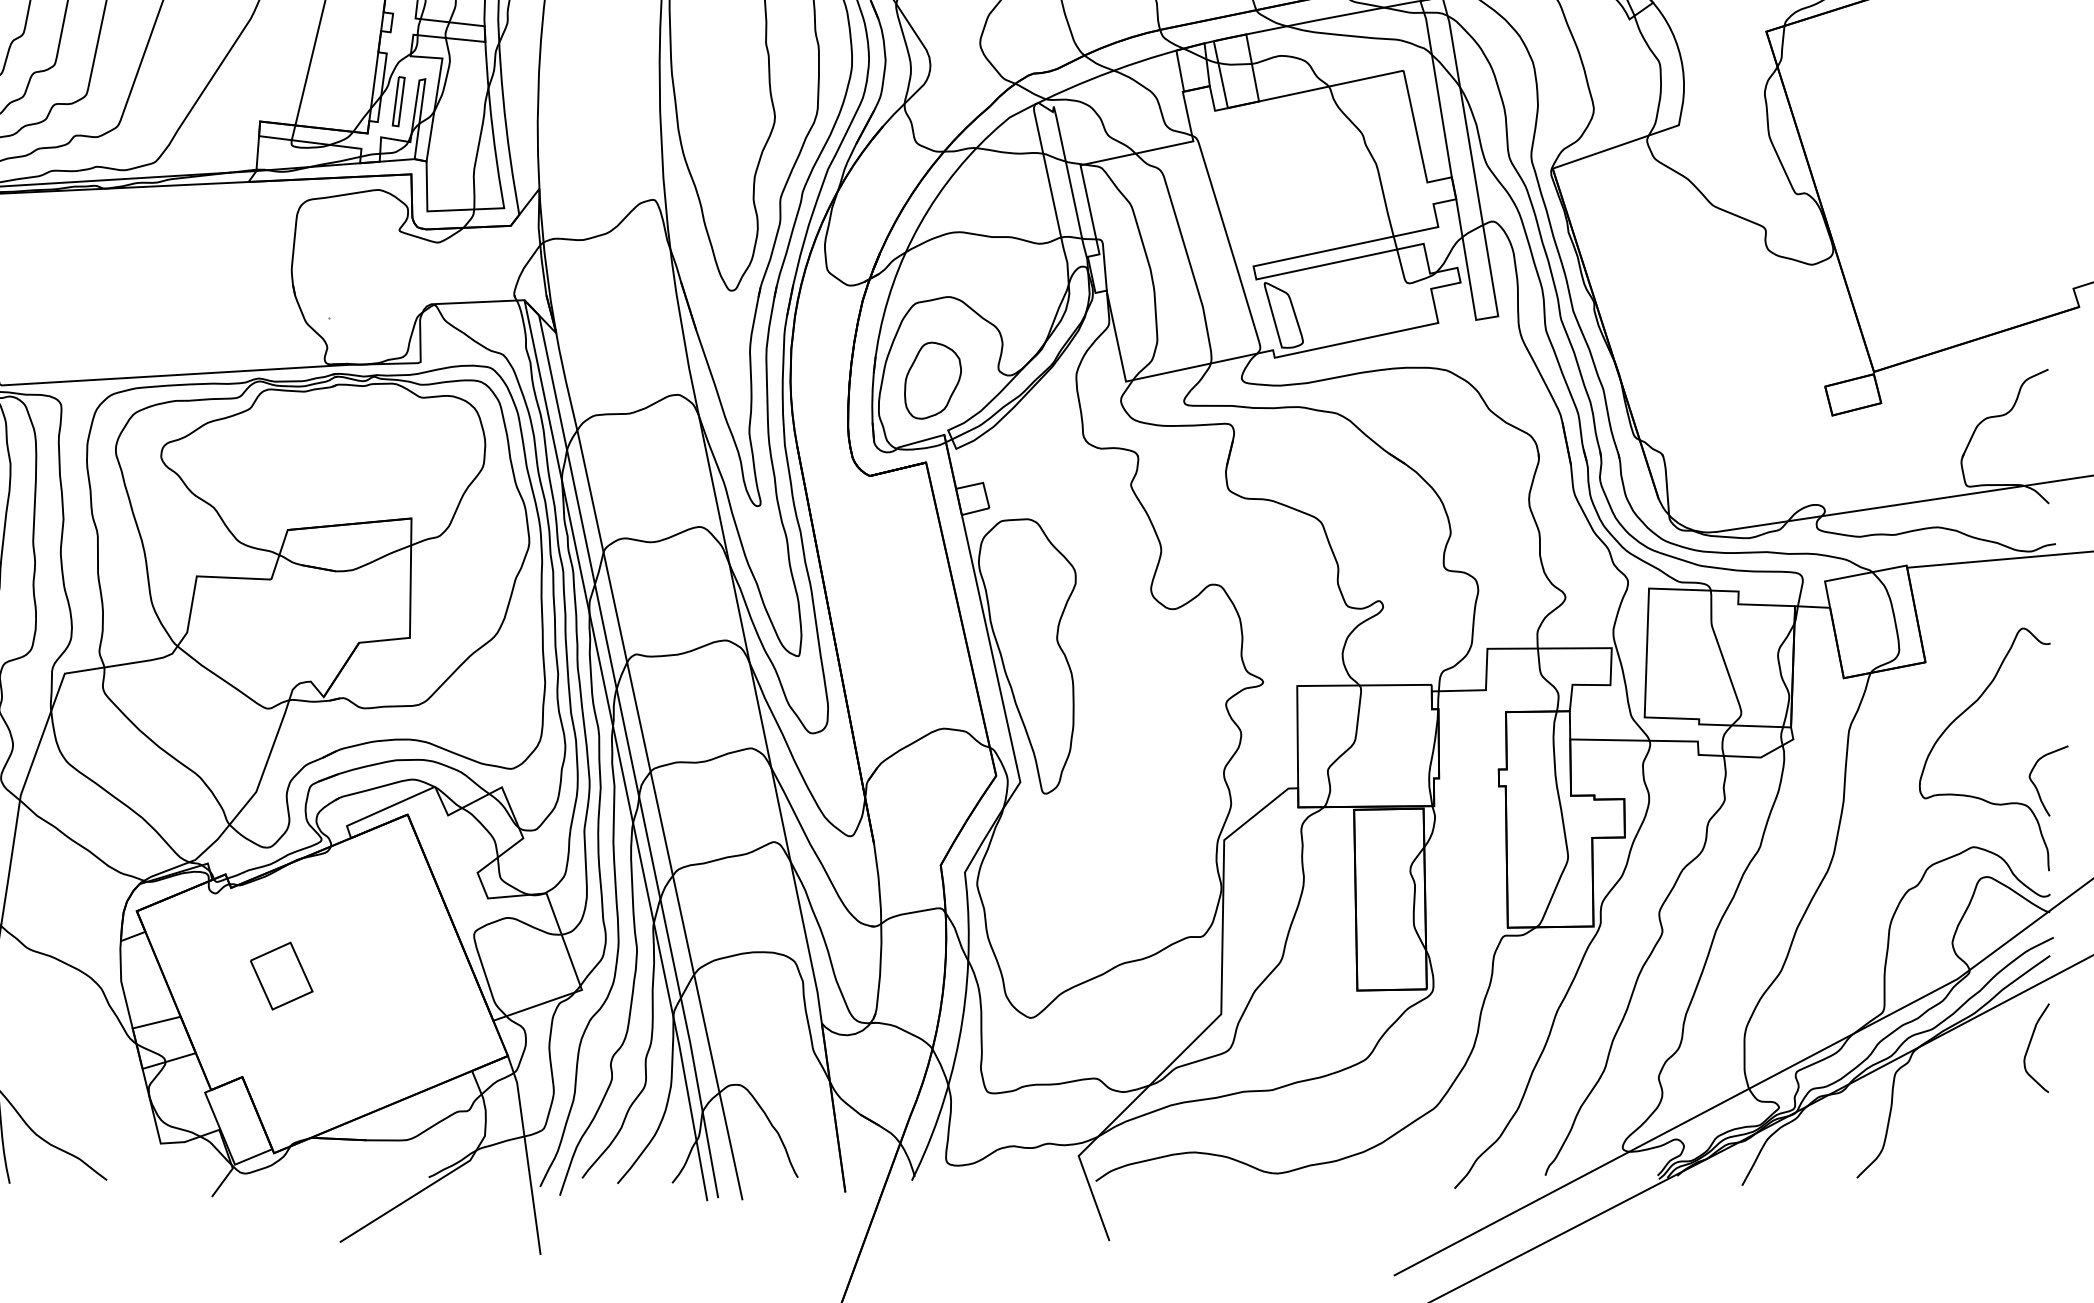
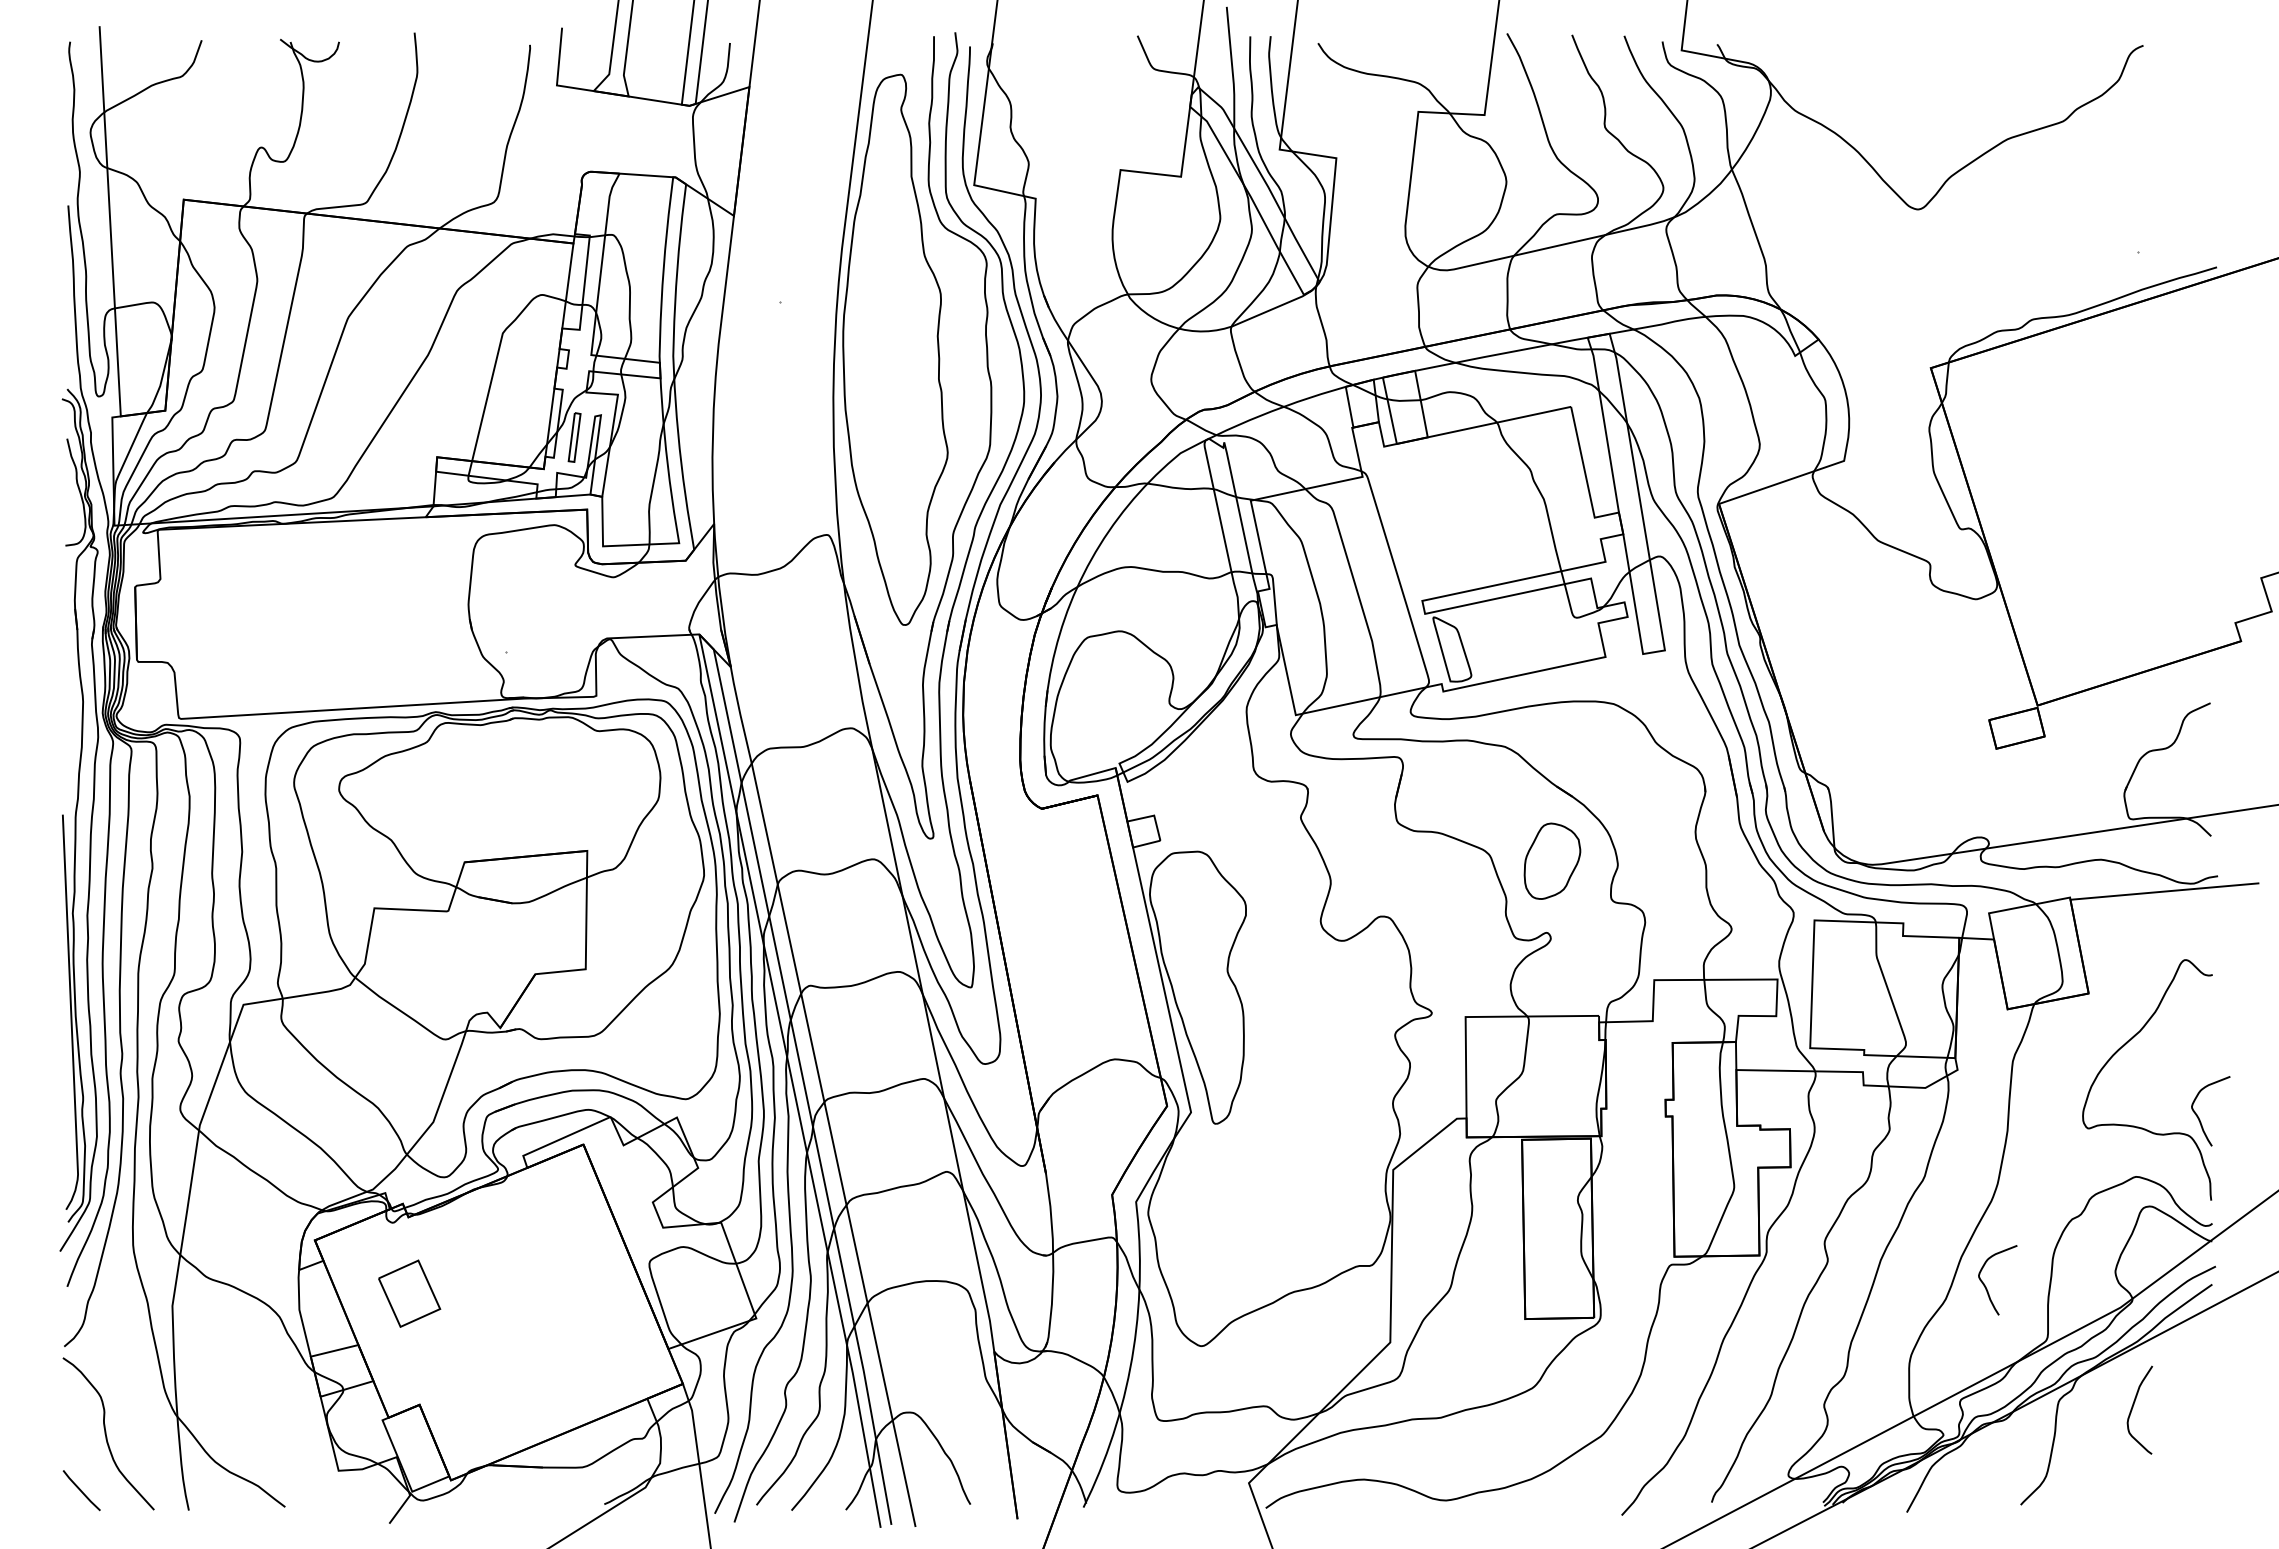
part: (933, 379) -> (1552, 860), moved
curve: (1822, 957) -> (1986, 1286), added
part: (281, 975) -> (409, 1293), moved
curve: (2030, 1045) -> (2133, 1407), moved

